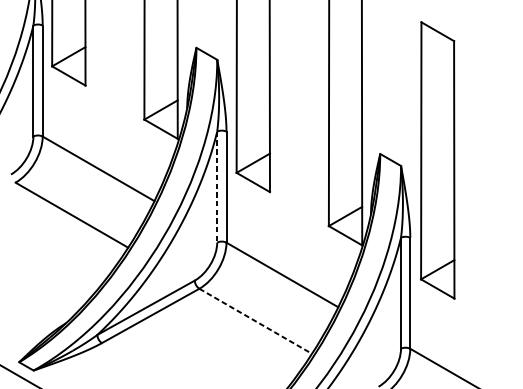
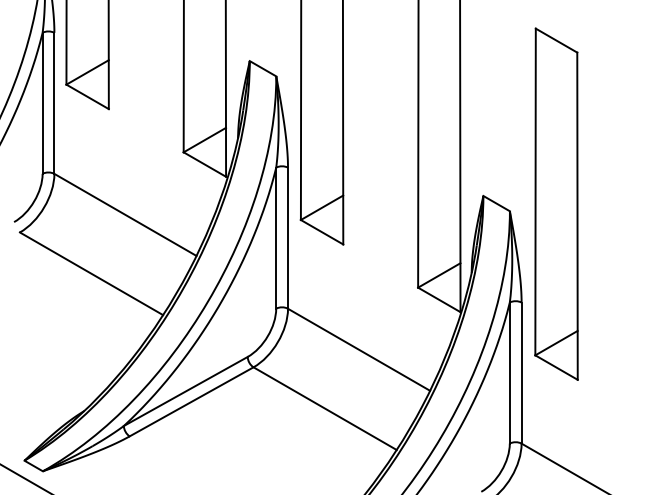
line: (217, 187) -> (276, 238), dashed -> solid
line: (255, 321) -> (325, 408), dashed -> solid

